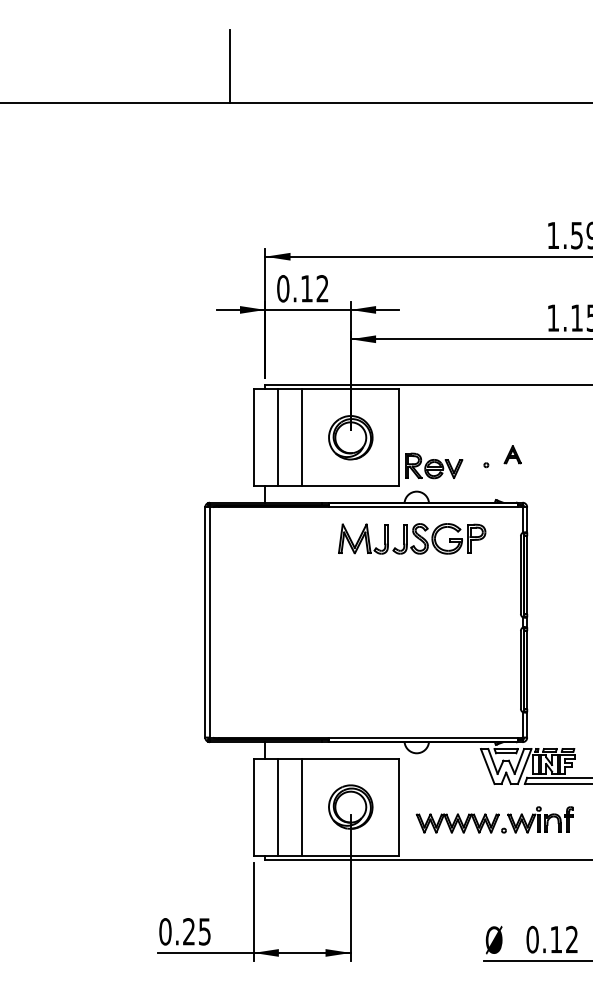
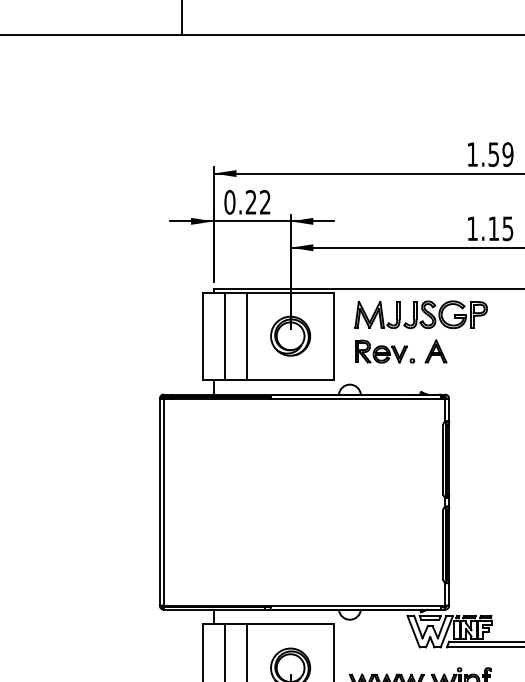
text: (306, 288) -> (250, 202), 0.12 -> 0.22
part: (512, 454) -> (435, 351), size x1.43
part: (434, 465) -> (381, 351), moved
part: (412, 538) -> (421, 314), moved

